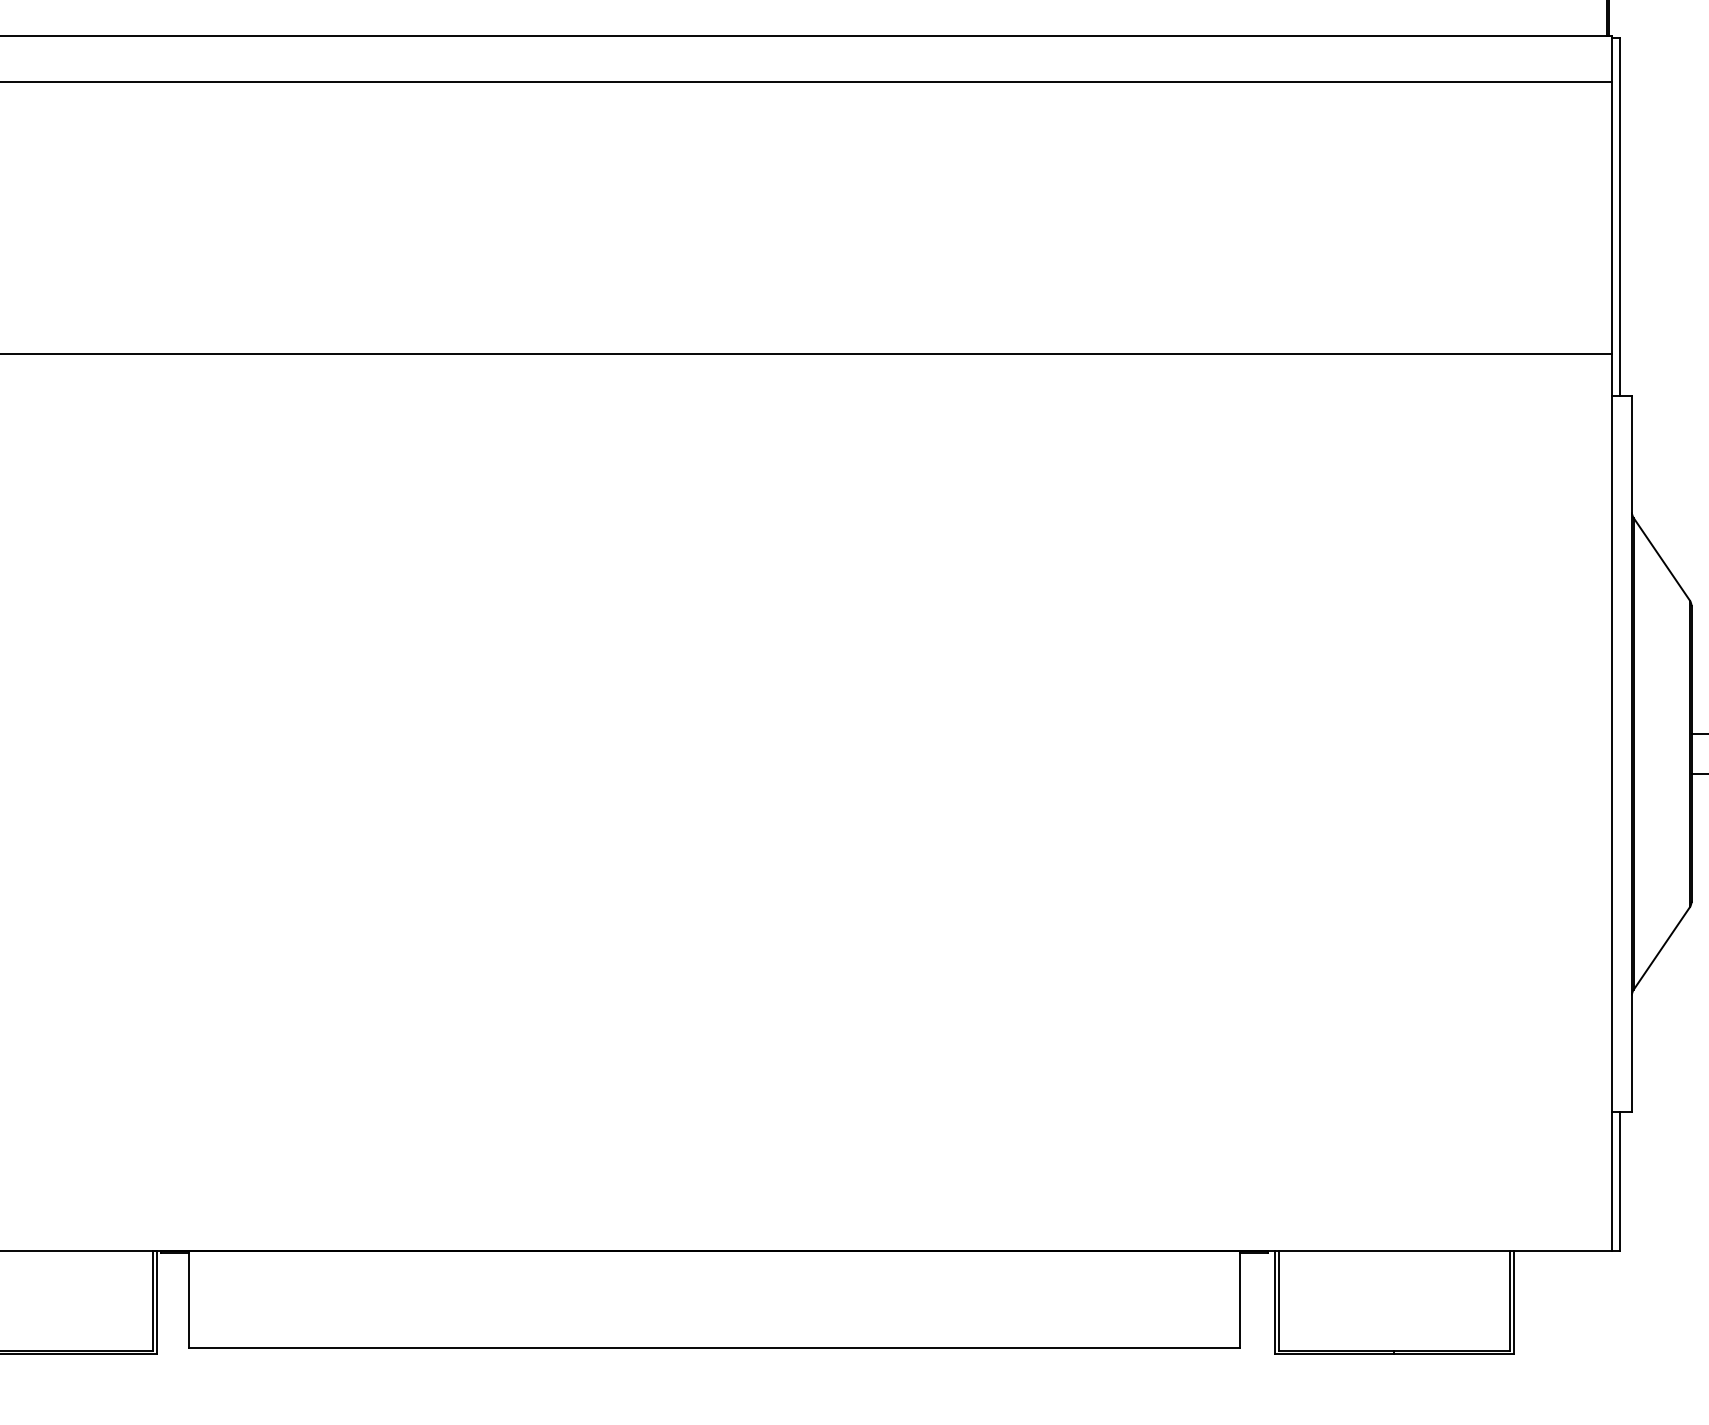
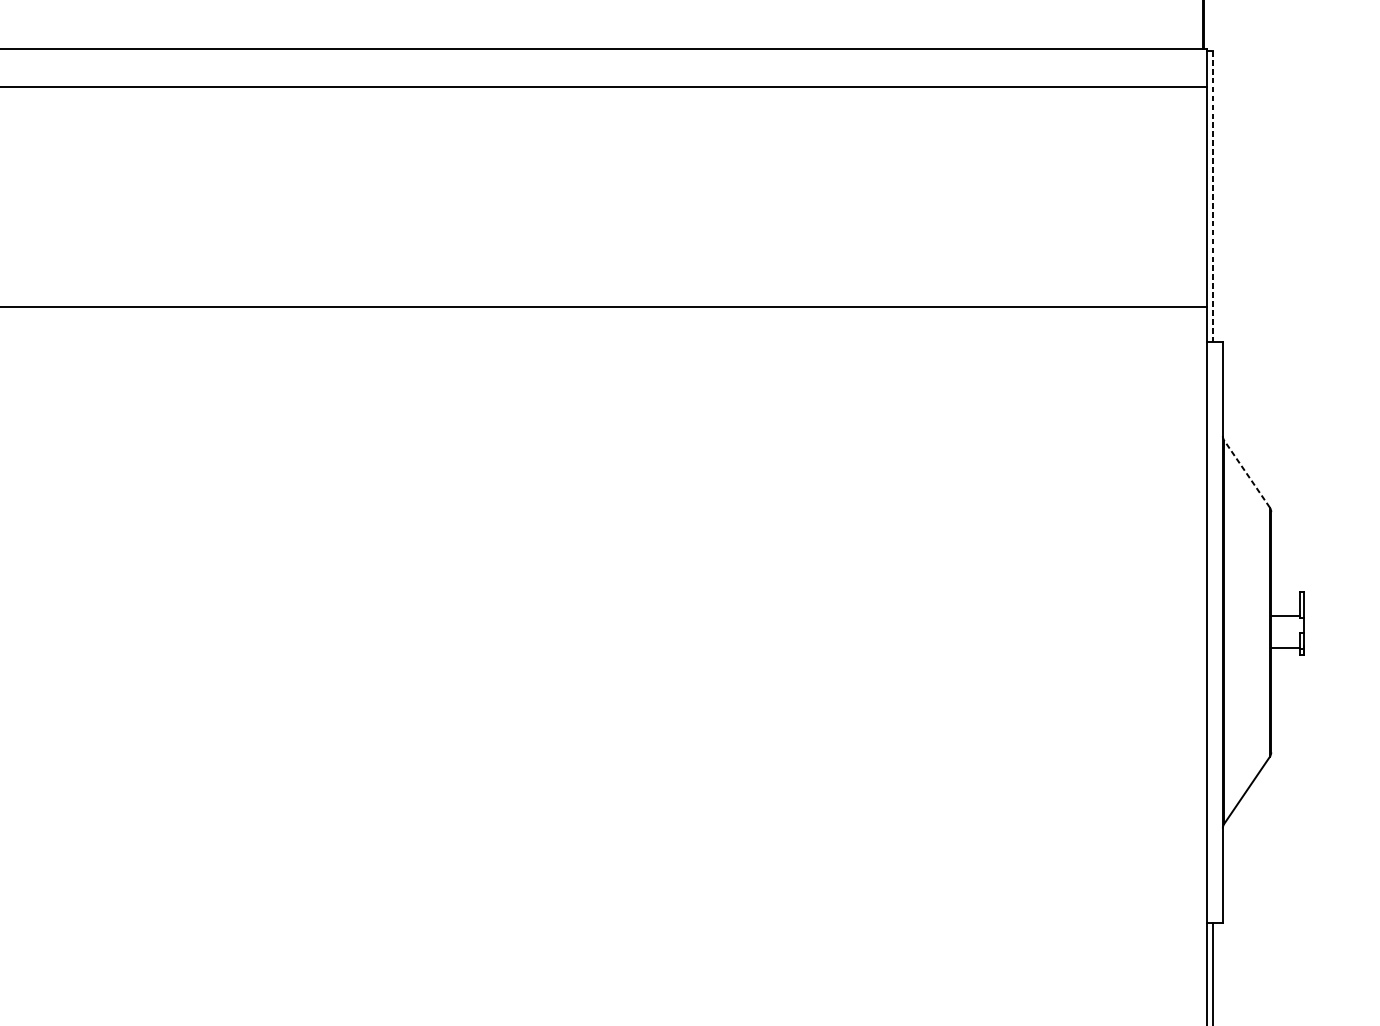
line: (1620, 217) -> (1213, 196), solid -> dashed
line: (1661, 559) -> (1246, 474), solid -> dashed

